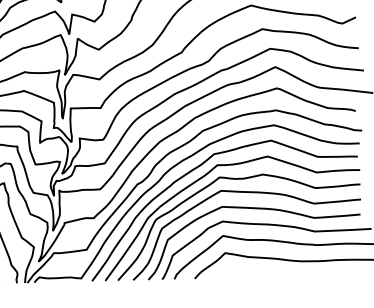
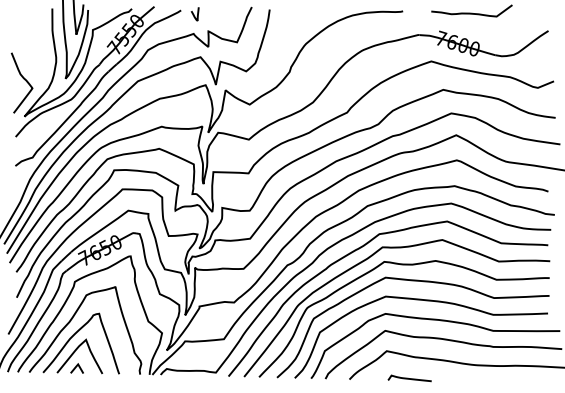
curve: (245, 275) -> (409, 378), added

